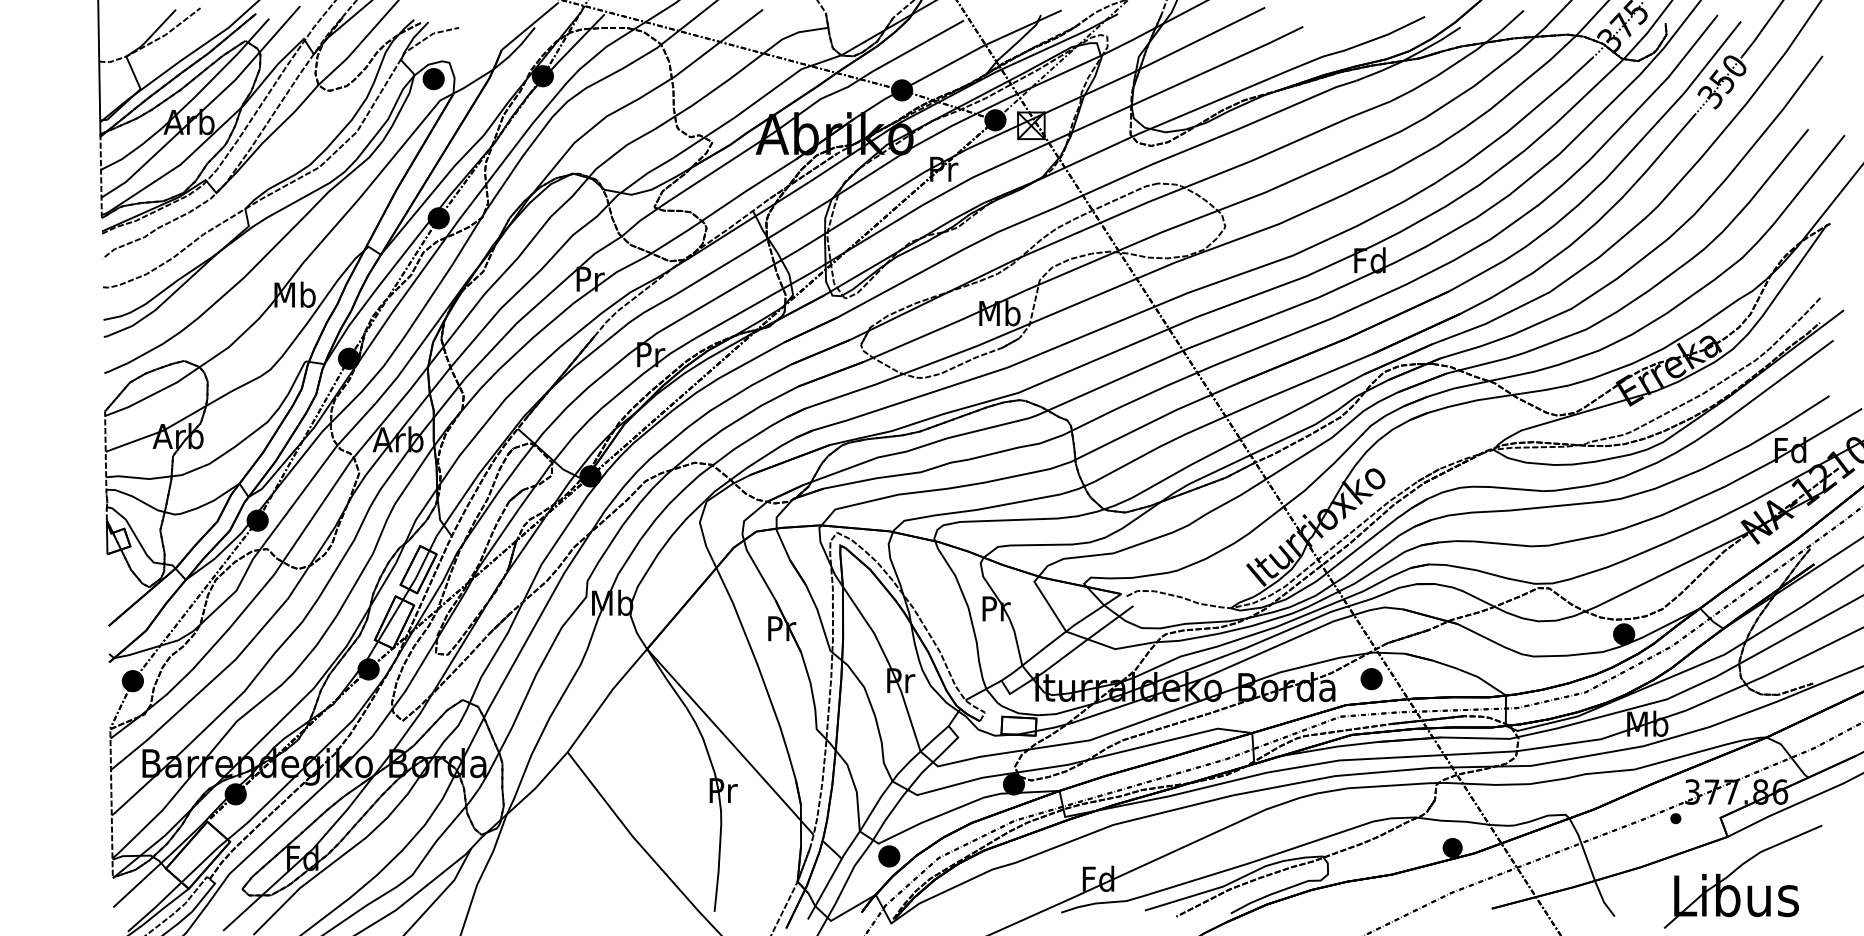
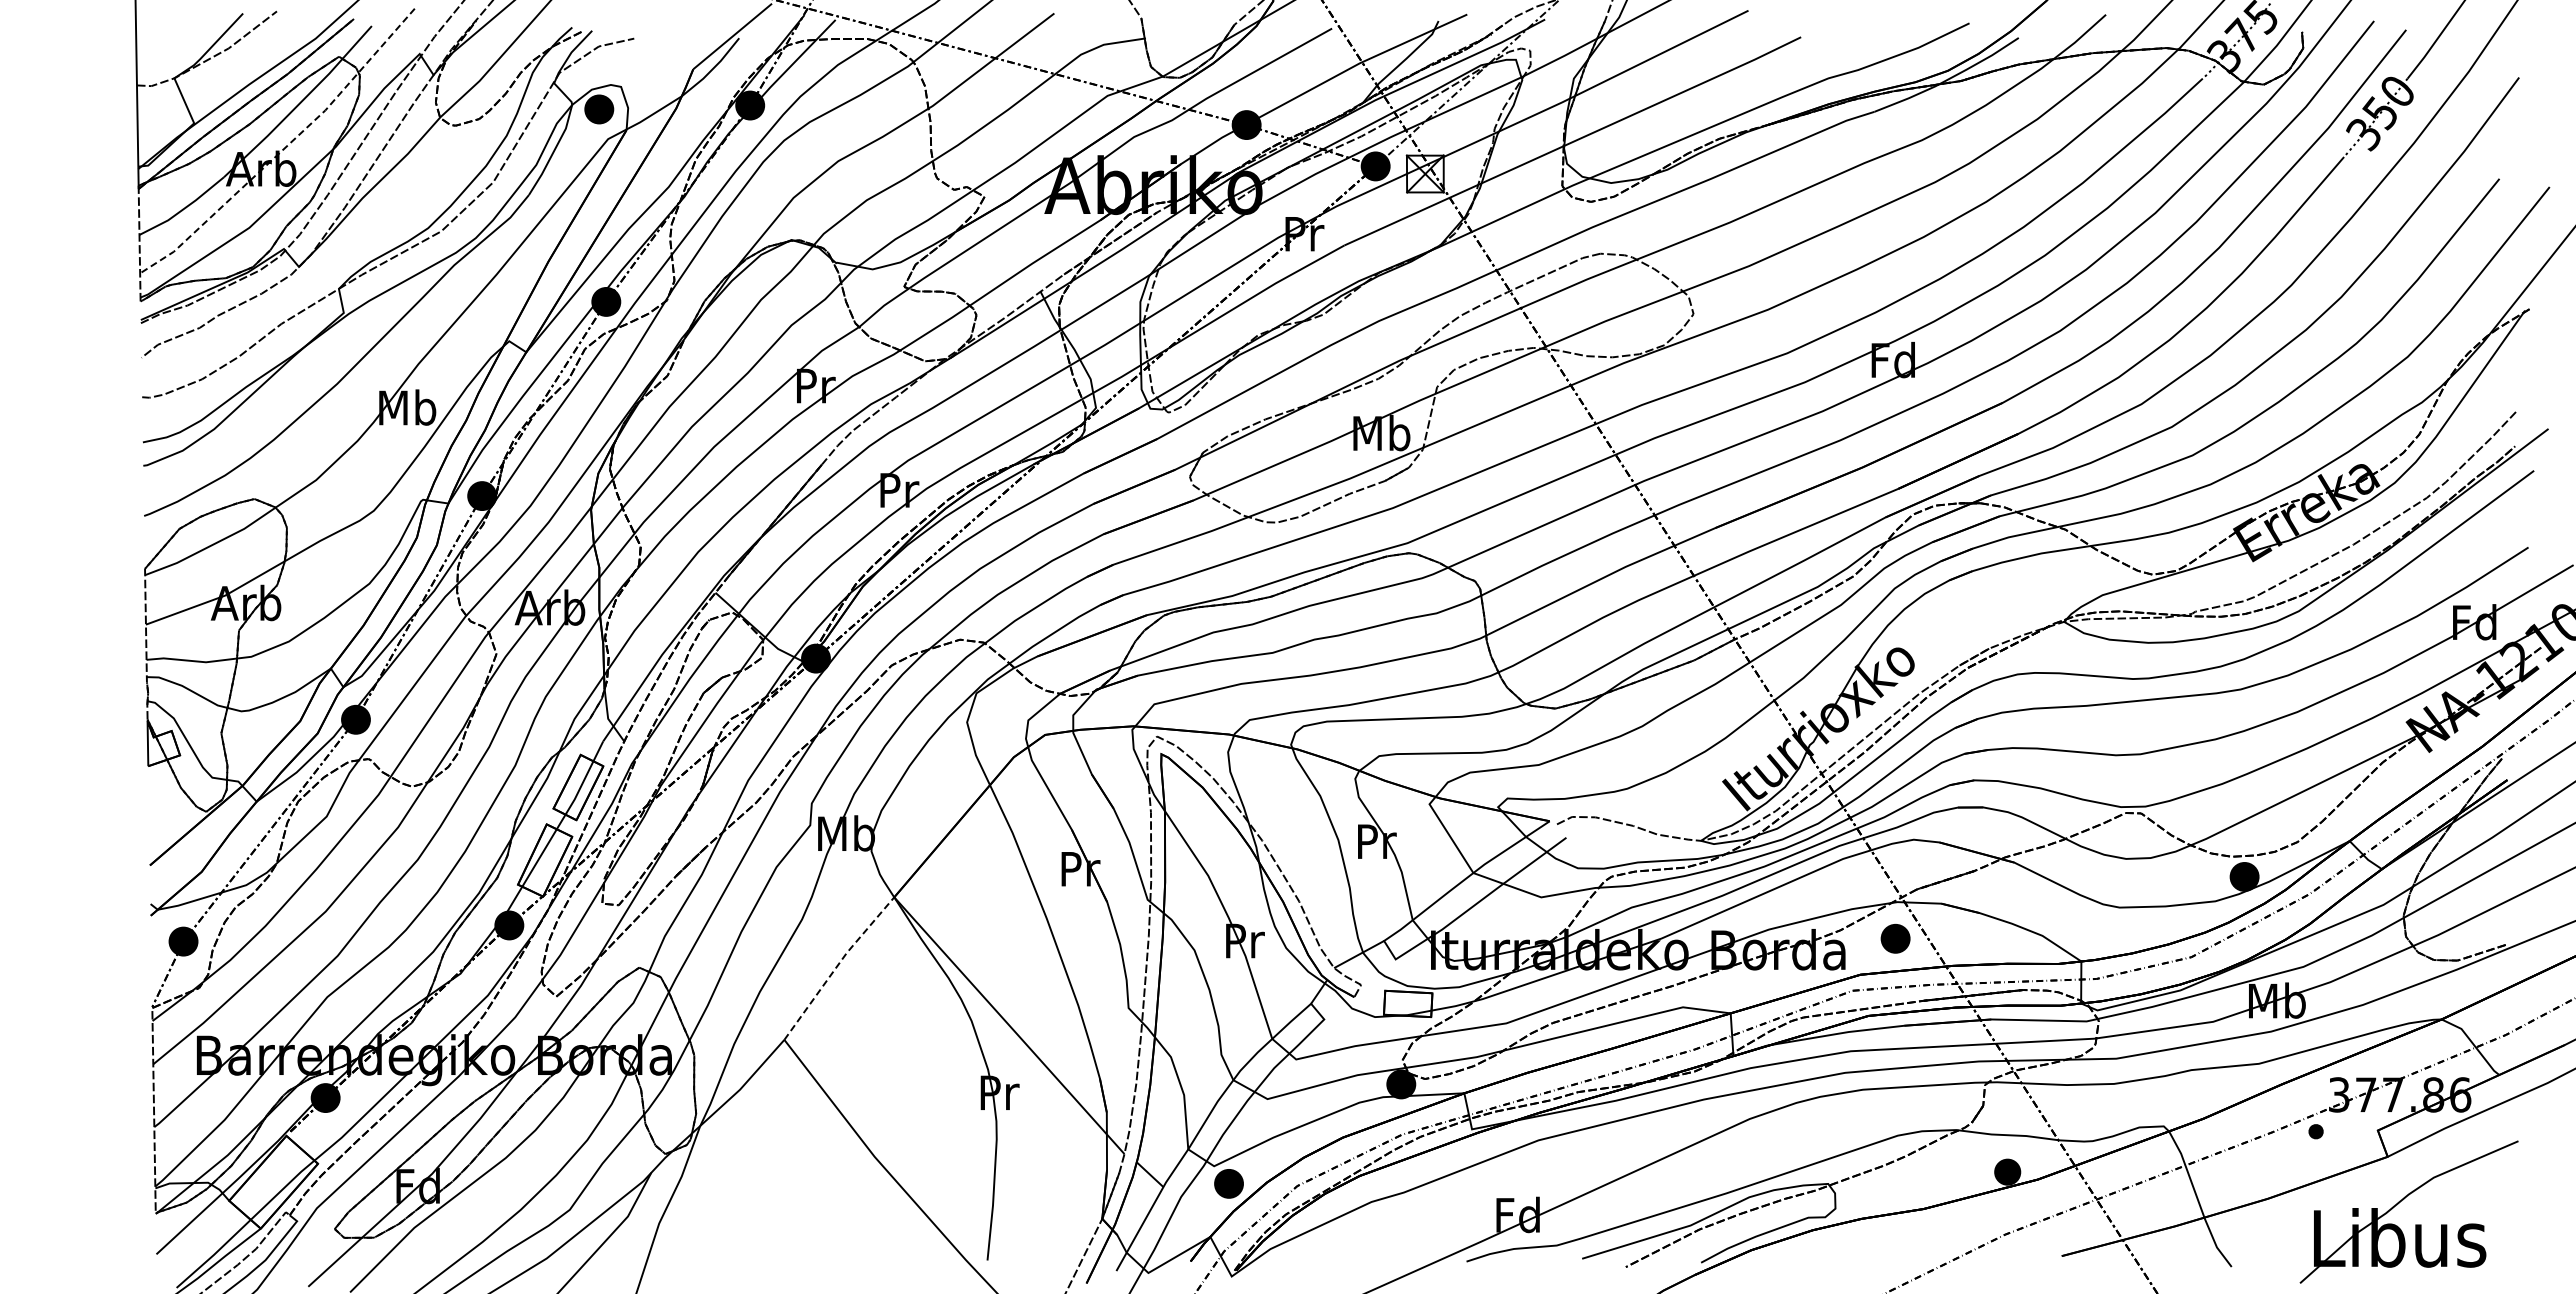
line: (205, 108) -> (283, 149), solid -> dashed
line: (606, 699) -> (837, 966), solid -> dashed

